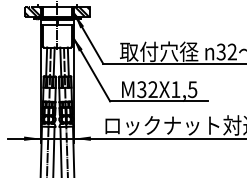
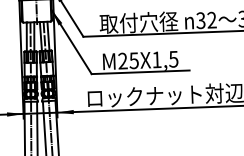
text: (147, 89) -> (128, 60), M32X1,5 -> M25X1,5

